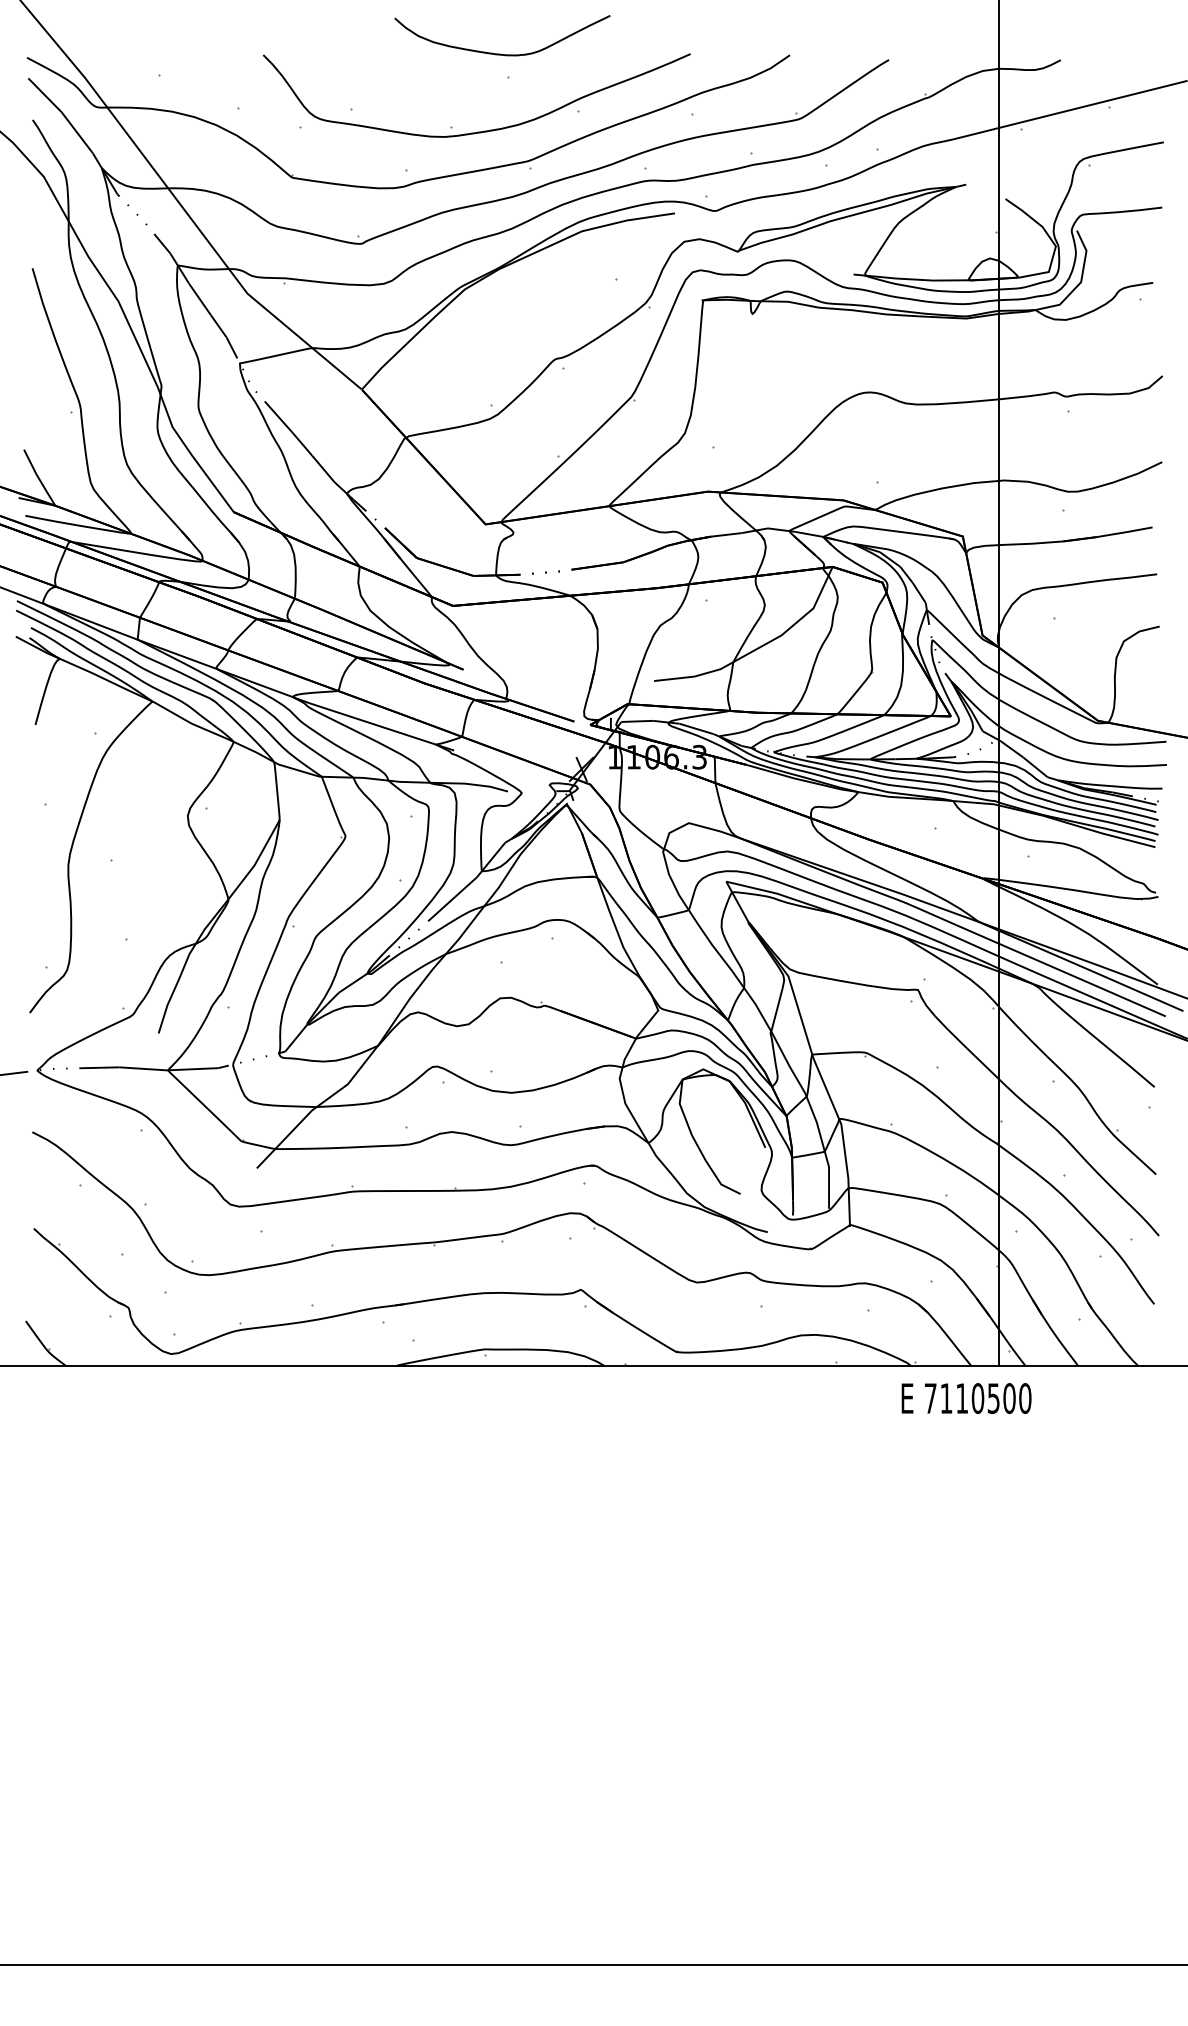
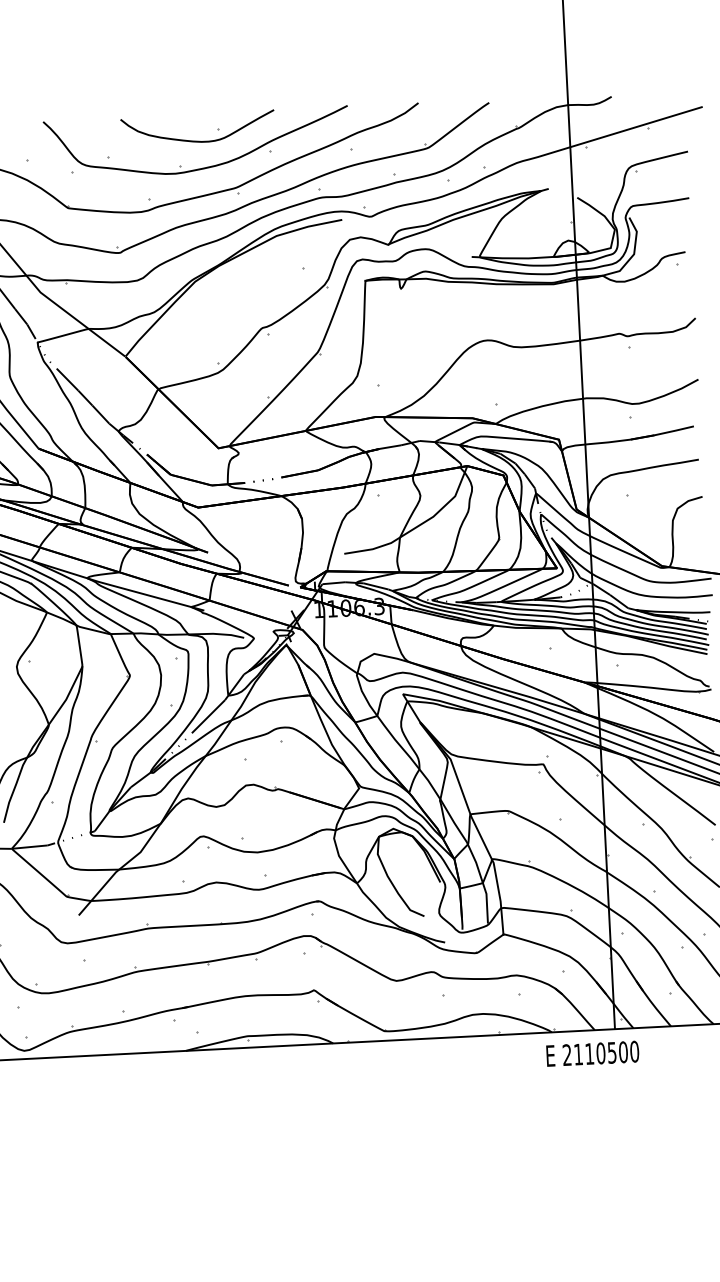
curve: (501, 53) -> (197, 140), moved
text: (930, 1398) -> (567, 1055), 7110500 -> 2110500

